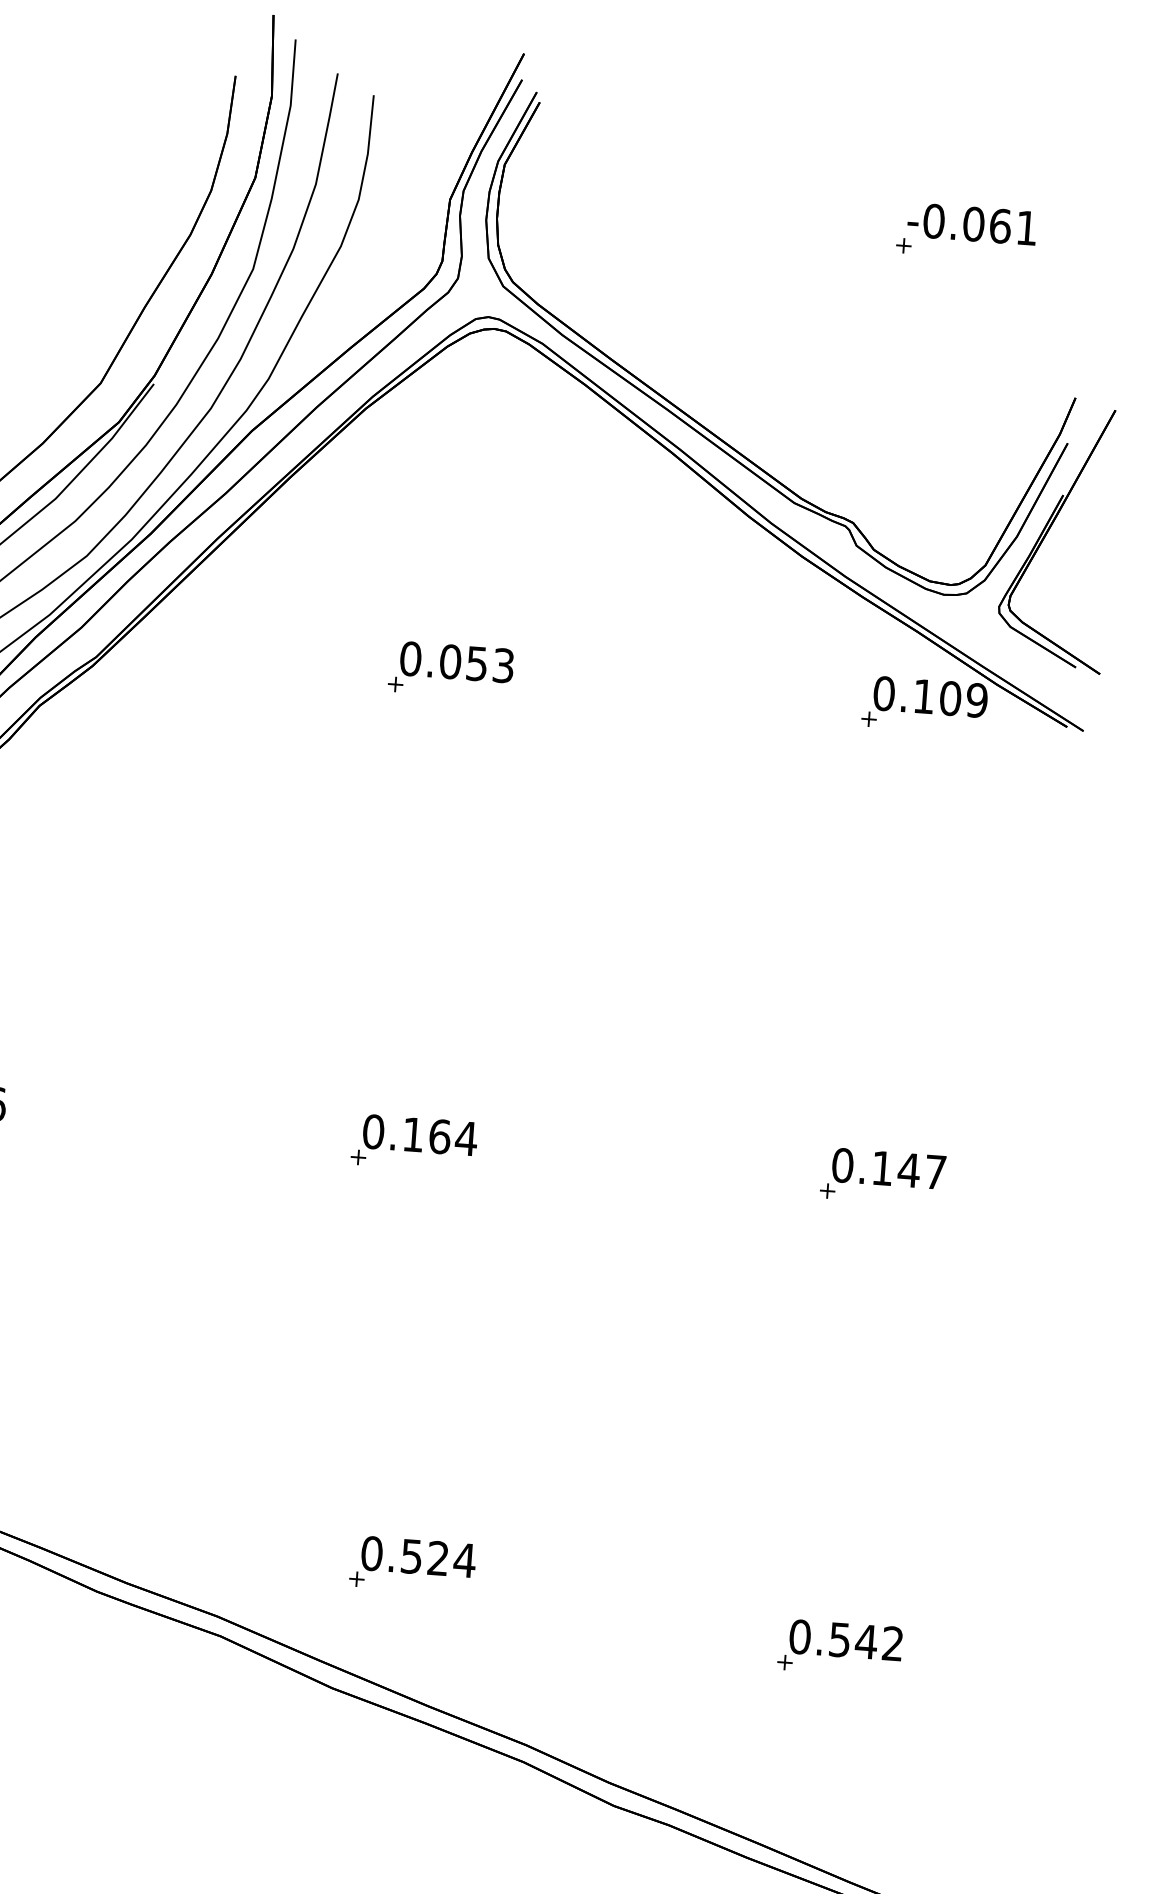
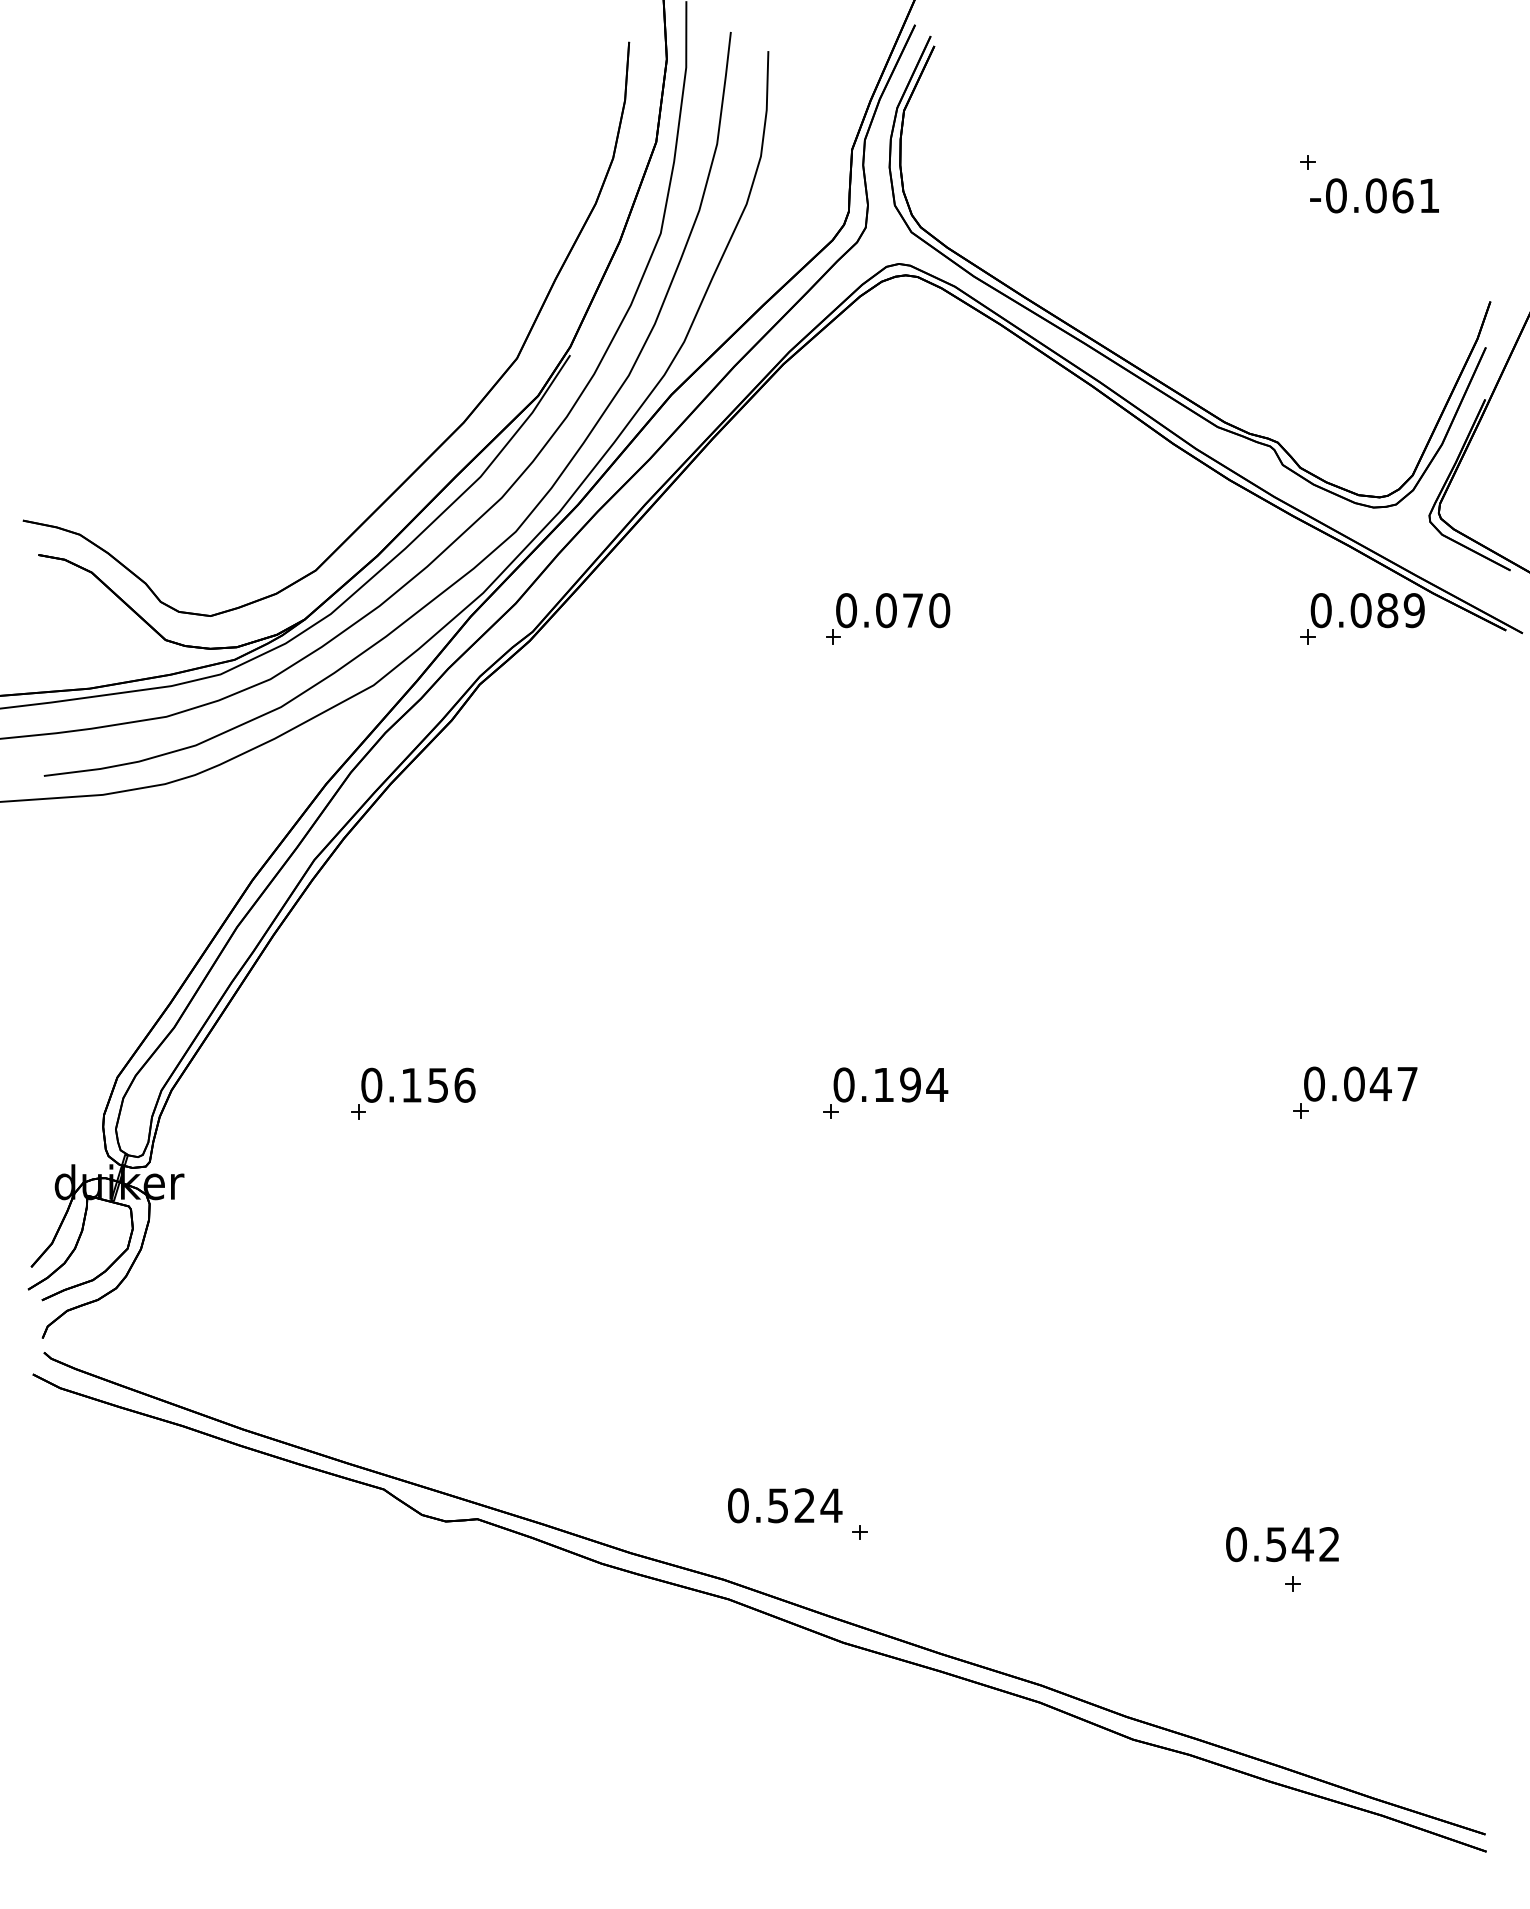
text: (972, 223) -> (1374, 195), moved
text: (490, 664) -> (926, 610), 0.053 -> 0.070
text: (937, 697) -> (1374, 610), 0.109 -> 0.089
text: (439, 1136) -> (910, 1084), 0.164 -> 0.194
text: (882, 1167) -> (1354, 1083), 0.147 -> 0.047
text: (419, 1556) -> (785, 1505), moved
text: (846, 1640) -> (1282, 1544), moved

